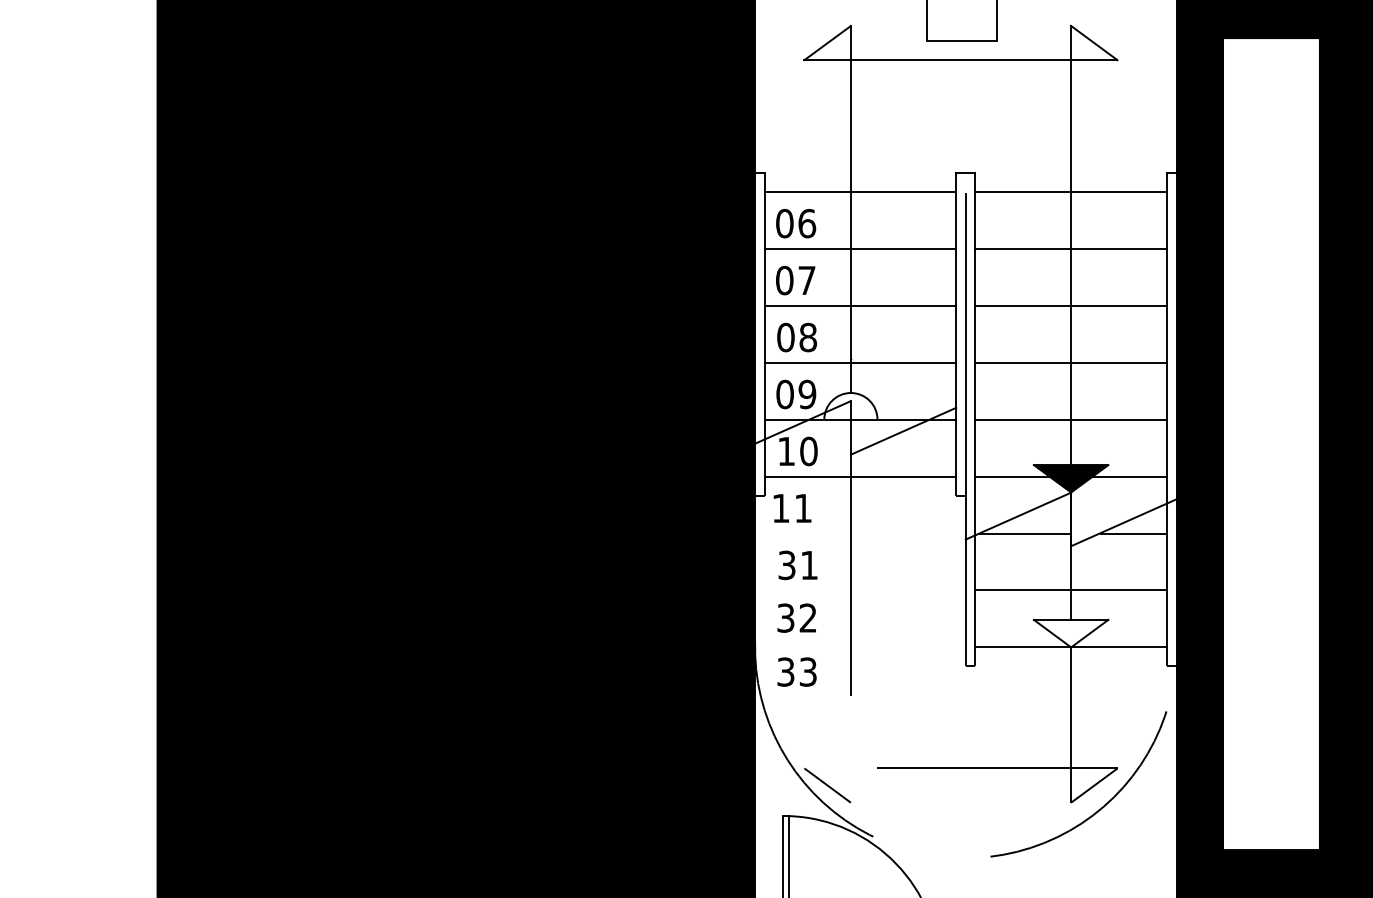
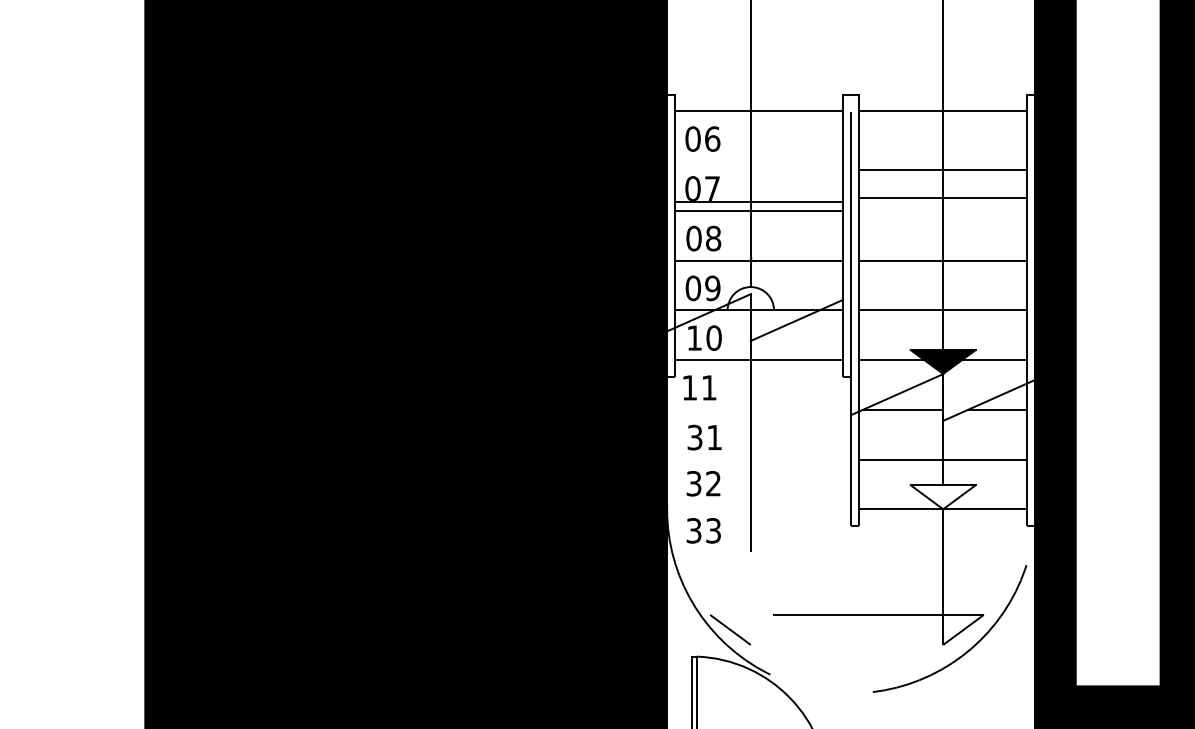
line: (860, 248) -> (759, 201), moved
line: (1071, 248) -> (943, 197), moved
line: (1071, 305) -> (943, 169), moved

